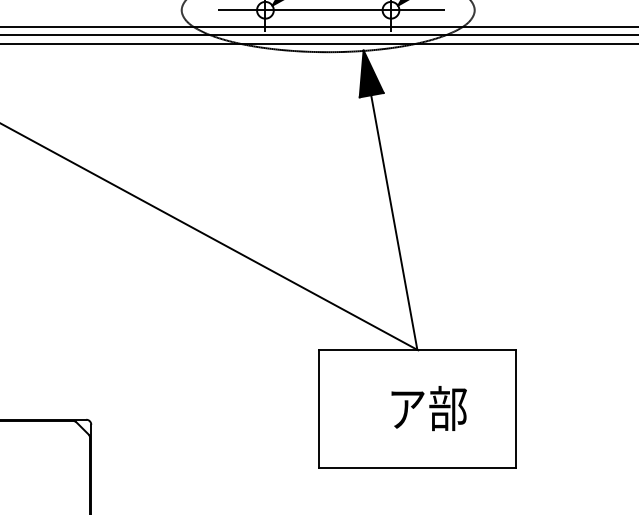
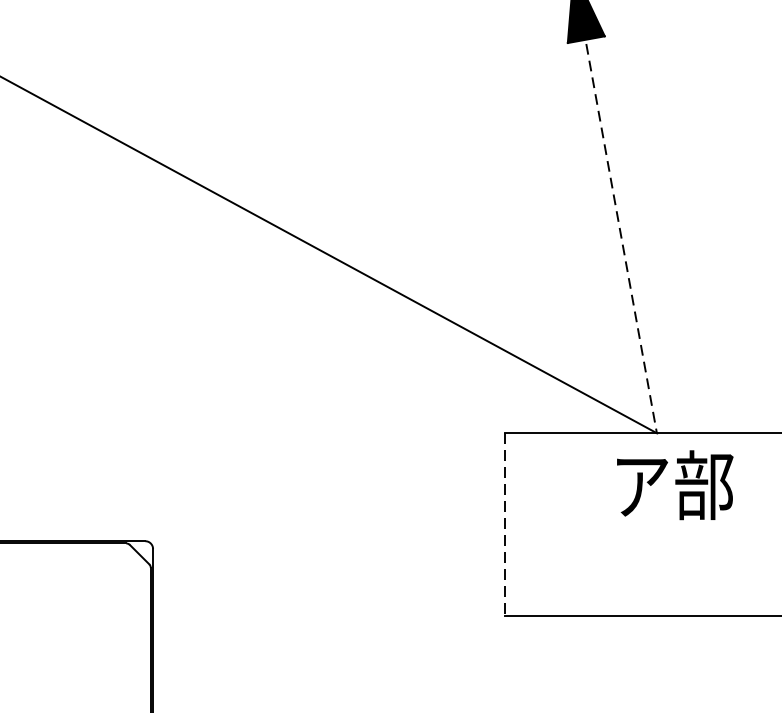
line: (393, 218) -> (620, 230), solid -> dashed
text: (428, 408) -> (674, 485), moved
line: (318, 409) -> (504, 525), solid -> dashed

